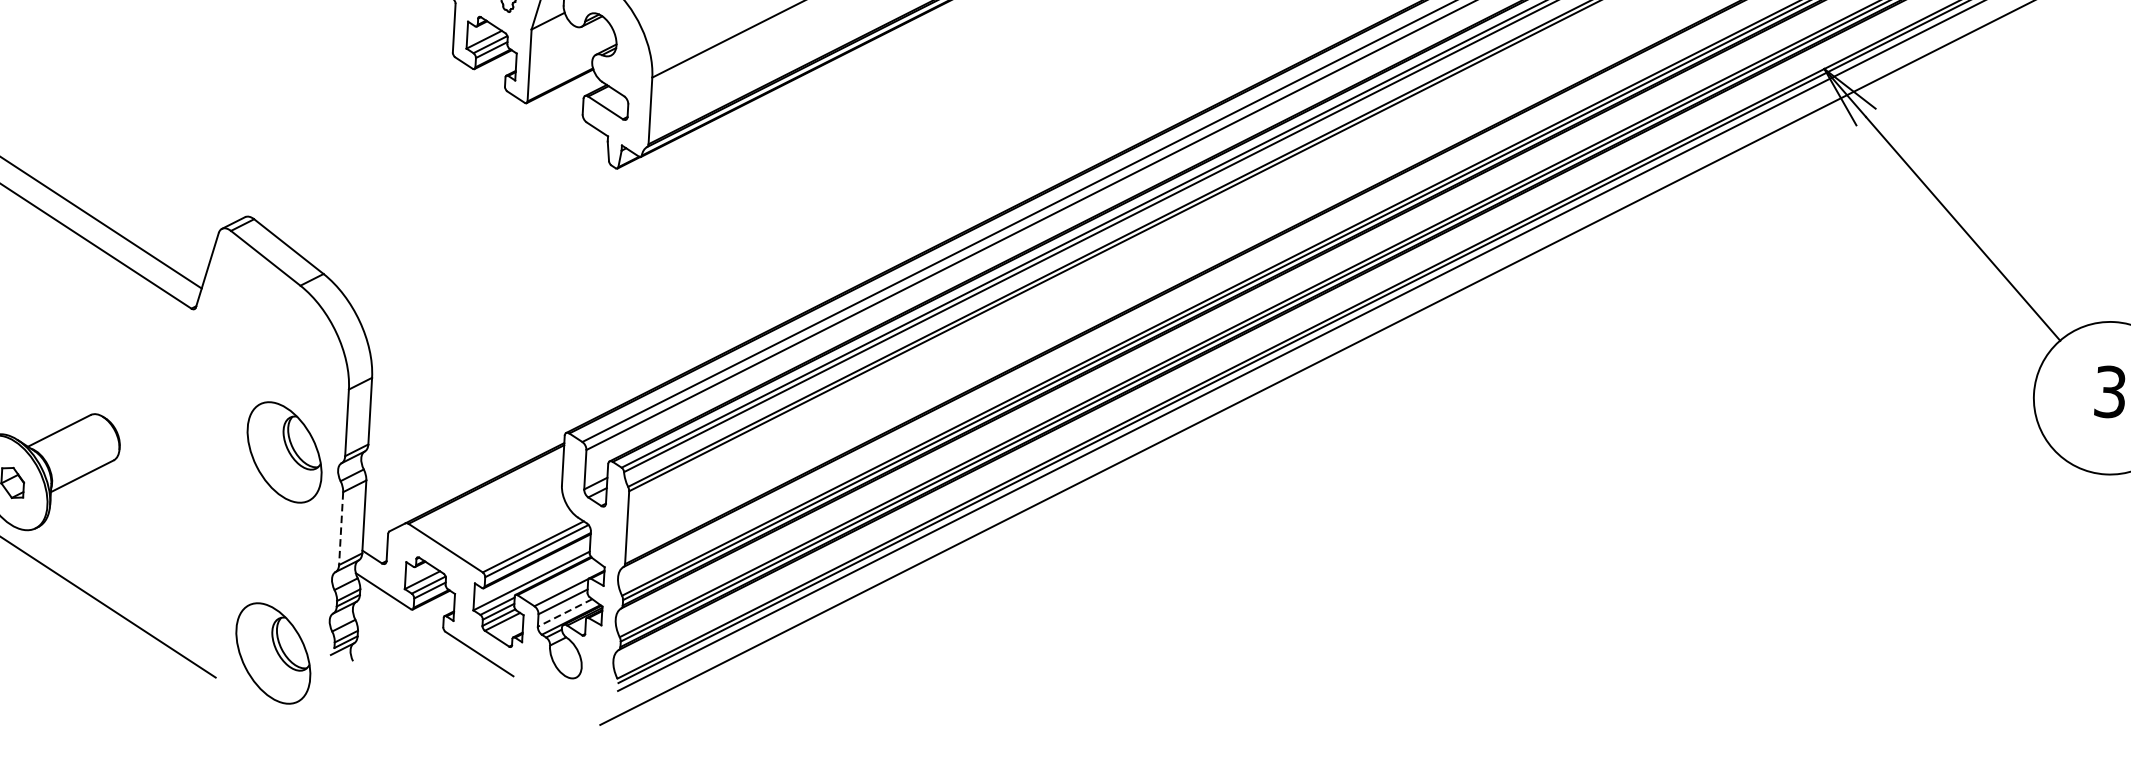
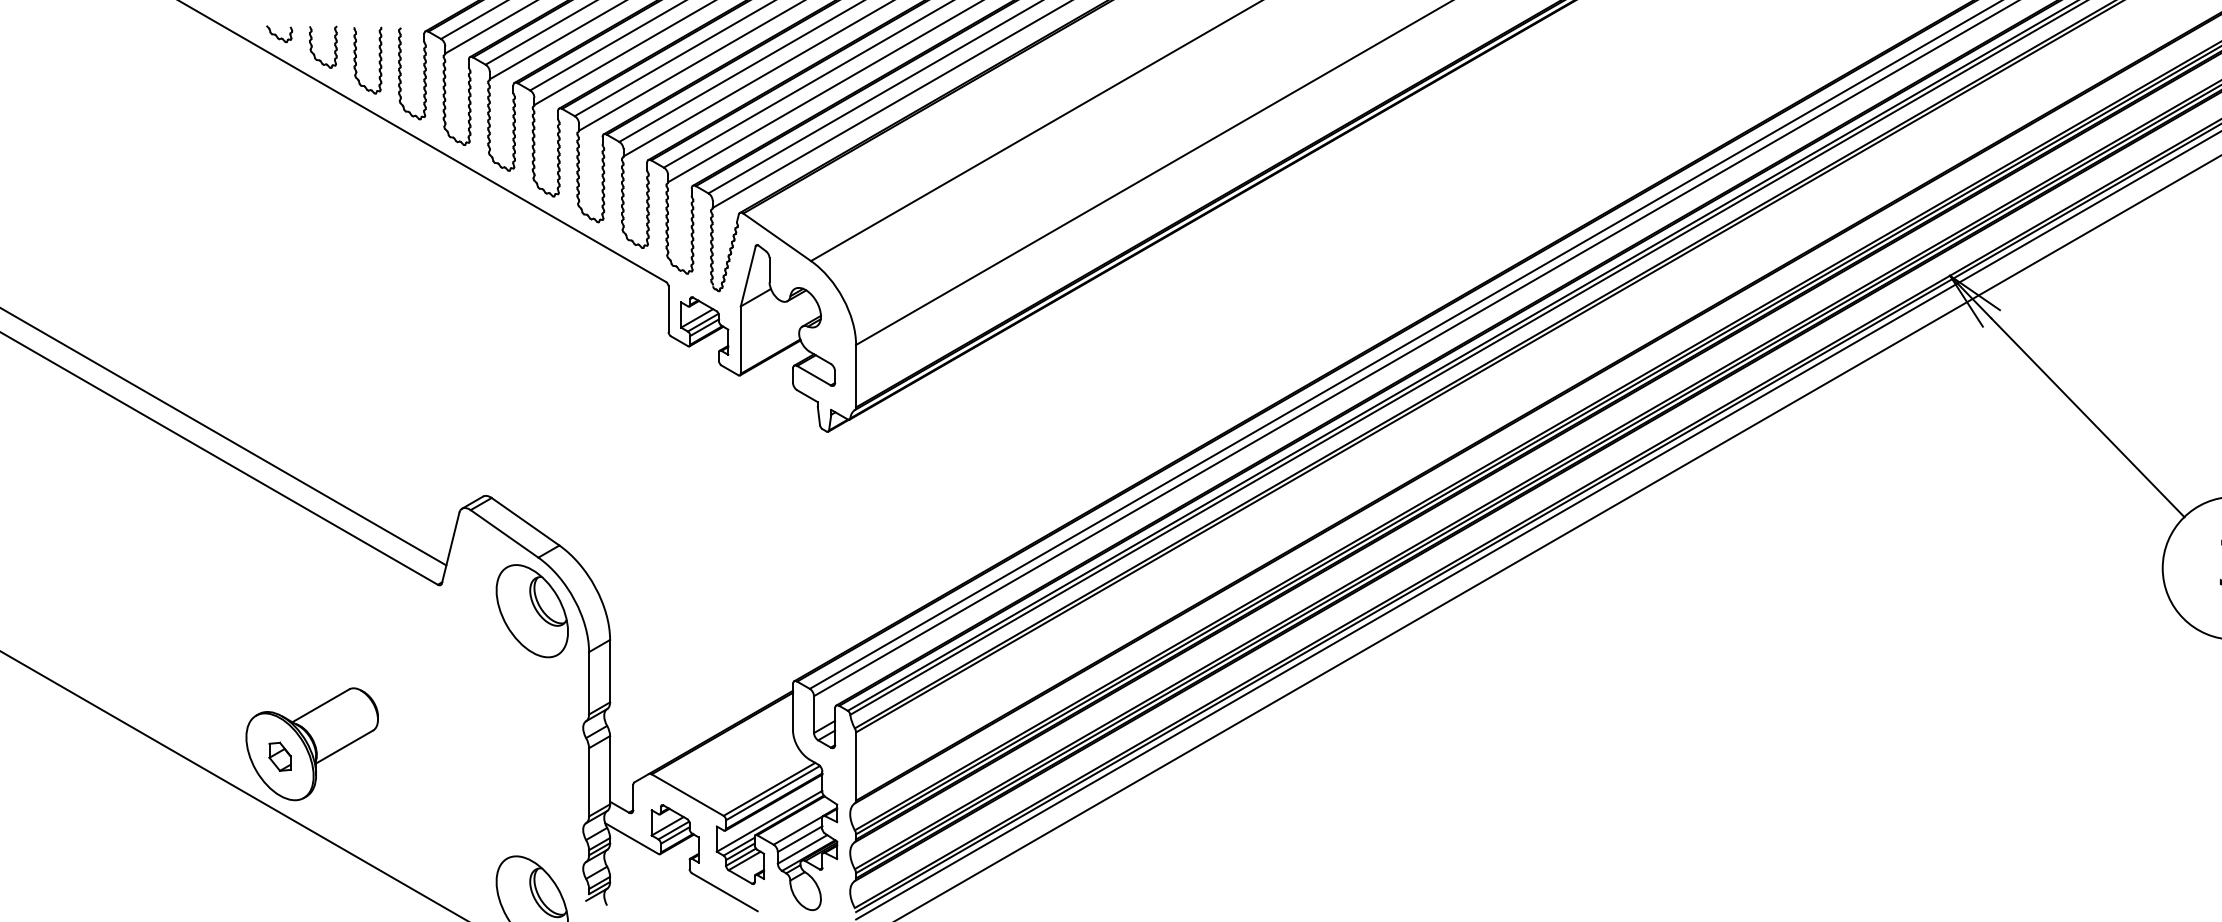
part: (283, 452) -> (531, 611), moved
line: (341, 528) -> (589, 782), dashed -> solid
line: (564, 613) -> (802, 849), dashed -> solid

